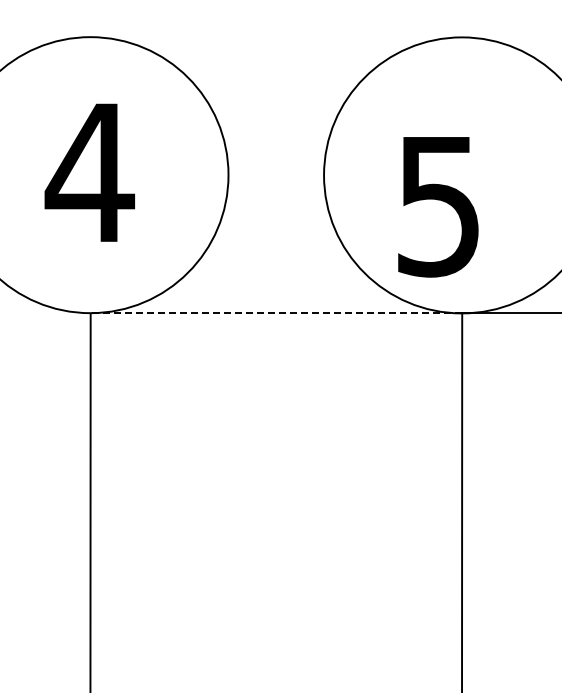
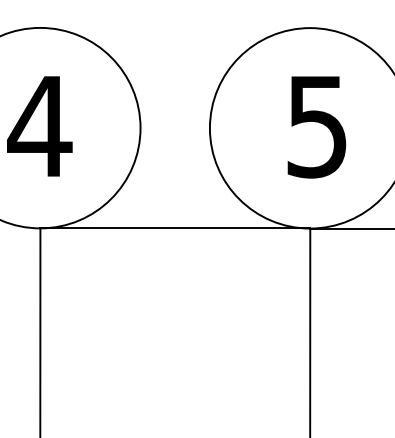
text: (438, 207) -> (317, 127), moved
line: (276, 313) -> (175, 228), dashed -> solid

